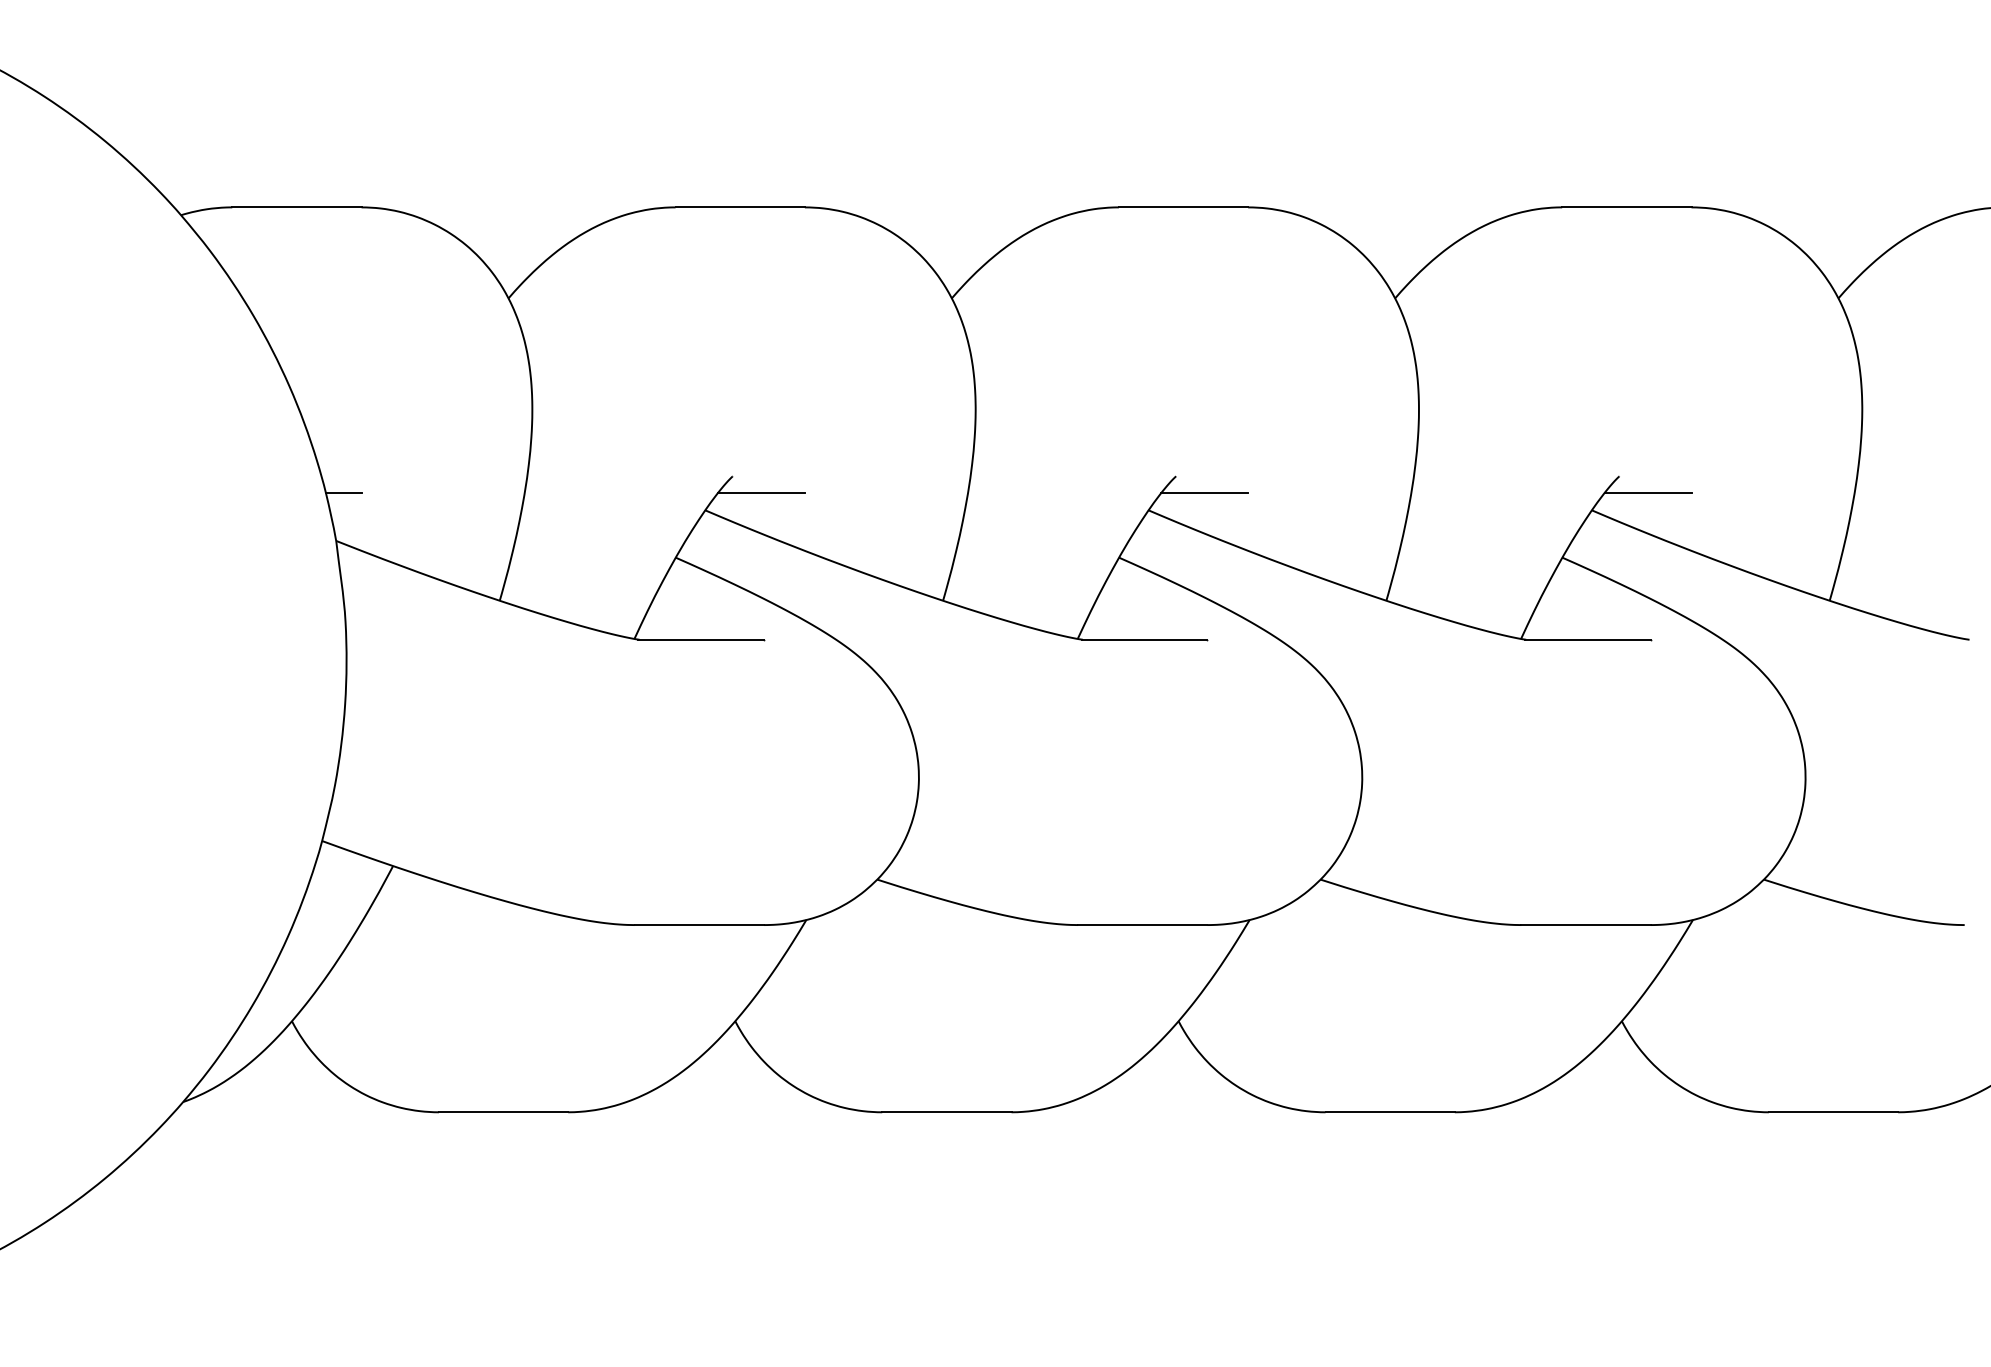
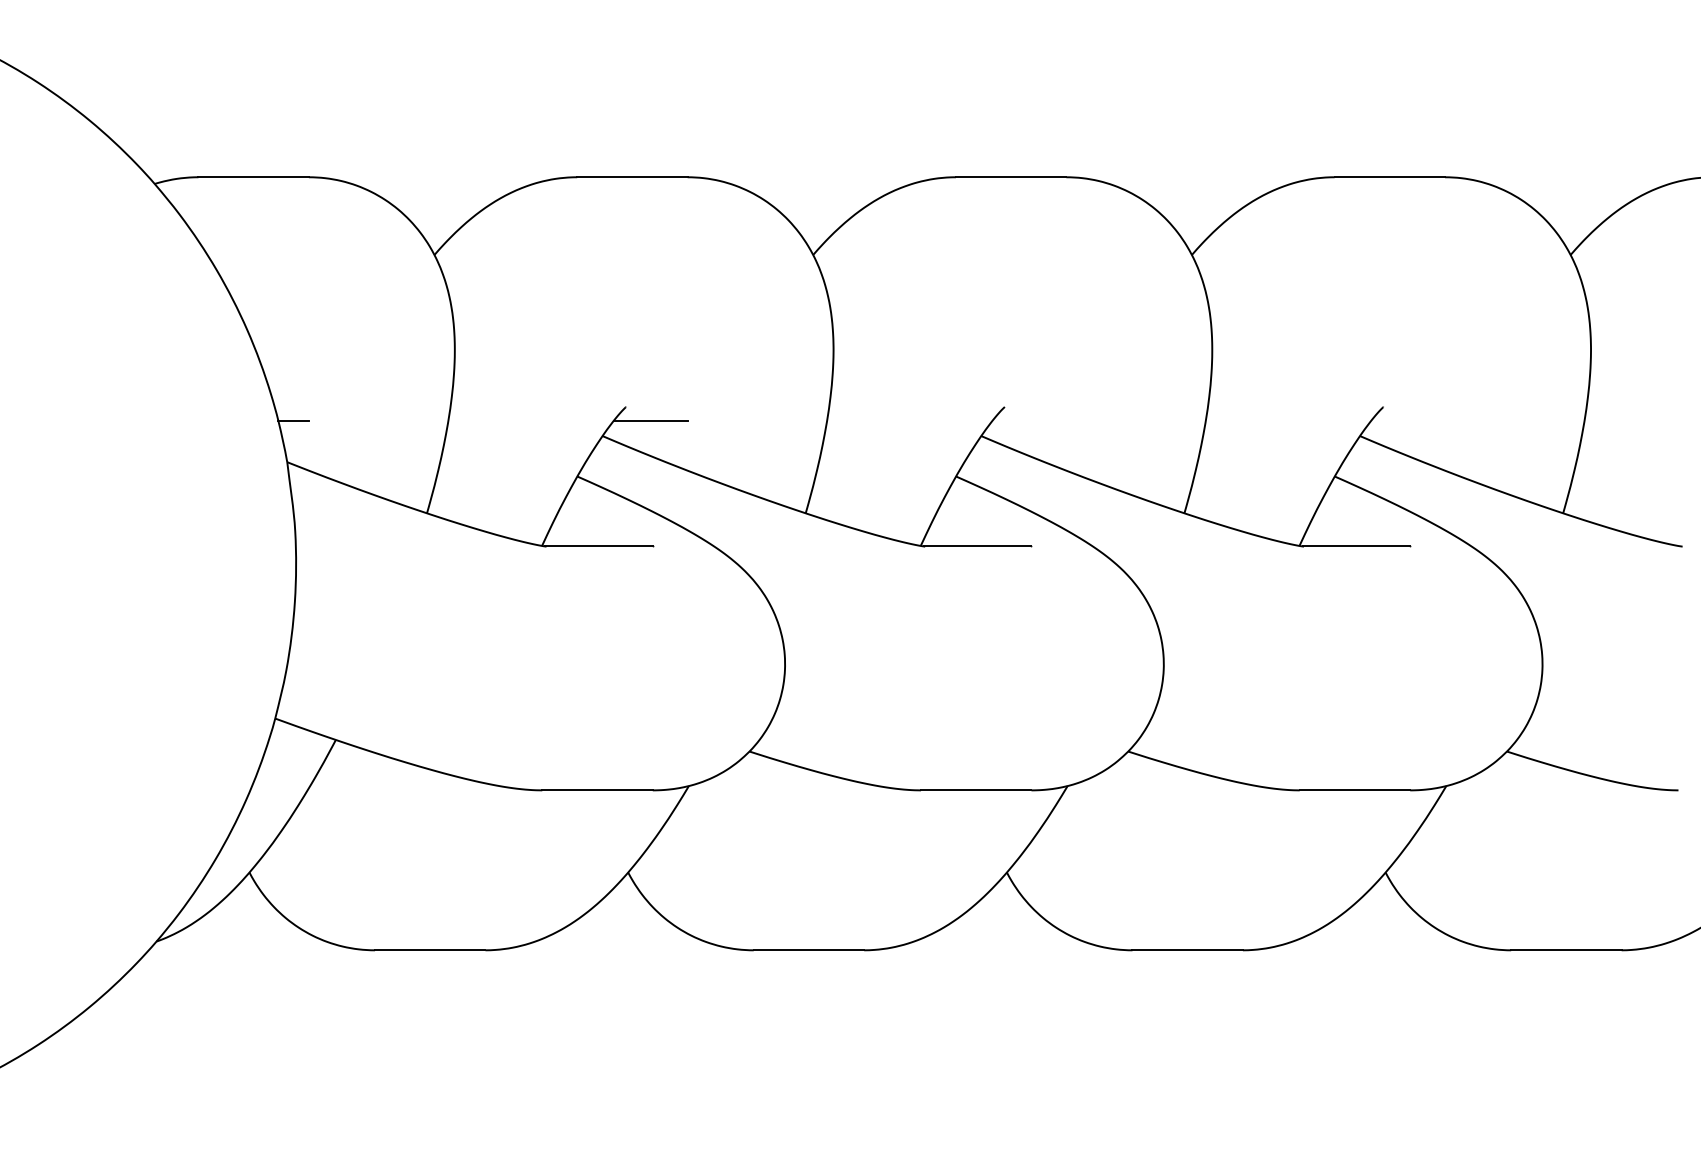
line: (1204, 492) -> (1029, 420), removed
line: (1647, 492) -> (1407, 420), removed

